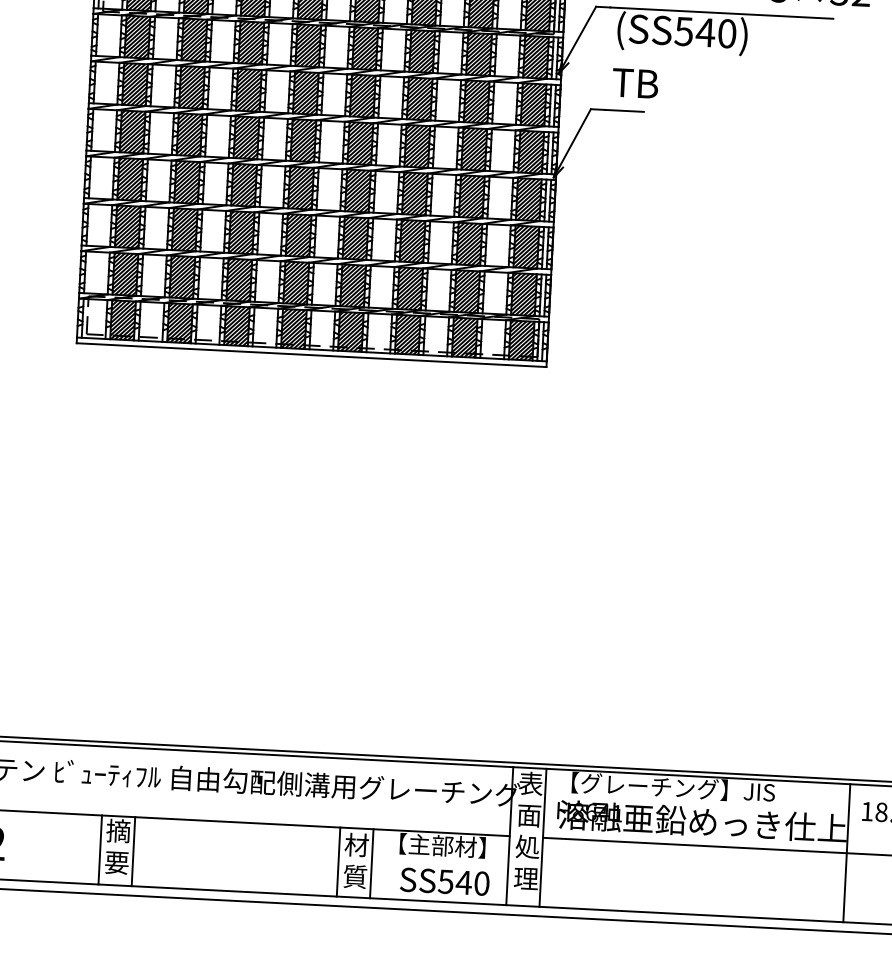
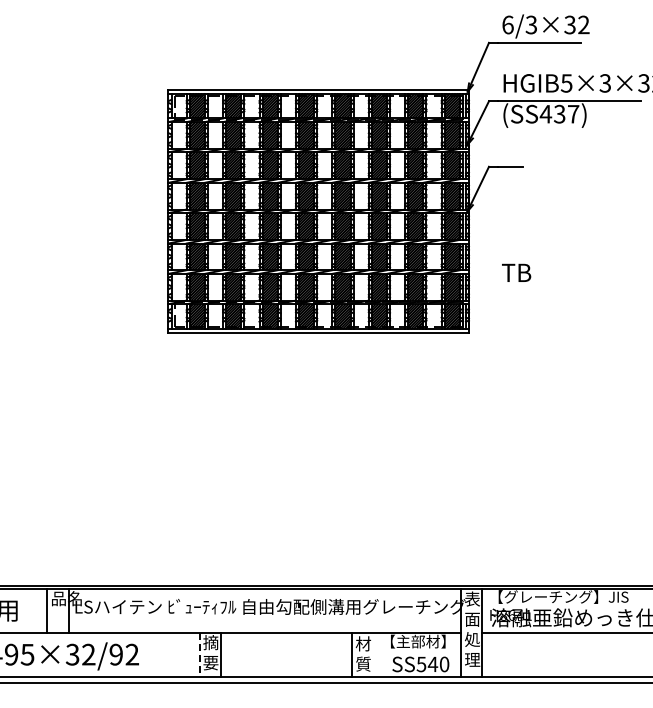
text: (705, 31) -> (559, 113), (SS540) -> (SS437)
text: (635, 82) -> (516, 272), moved
line: (99, 850) -> (199, 655), solid -> dashed
line: (371, 864) -> (373, 655), removed

